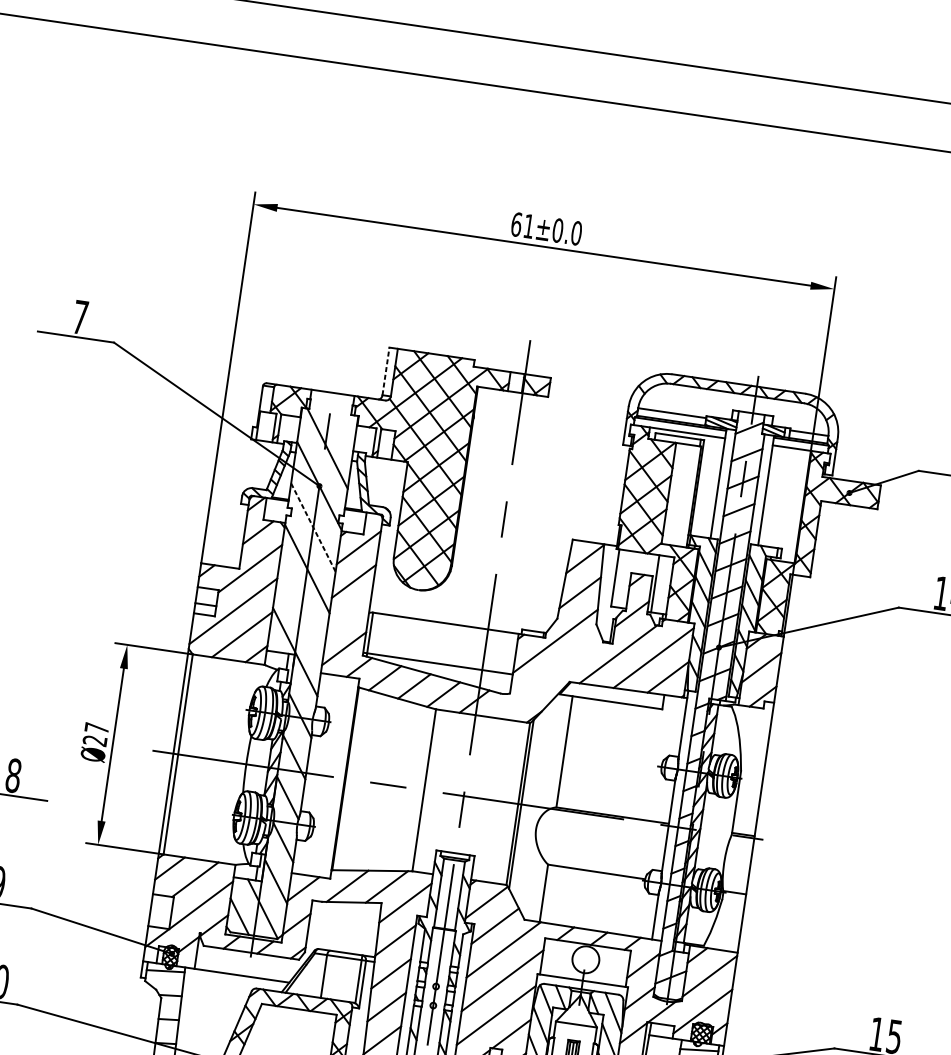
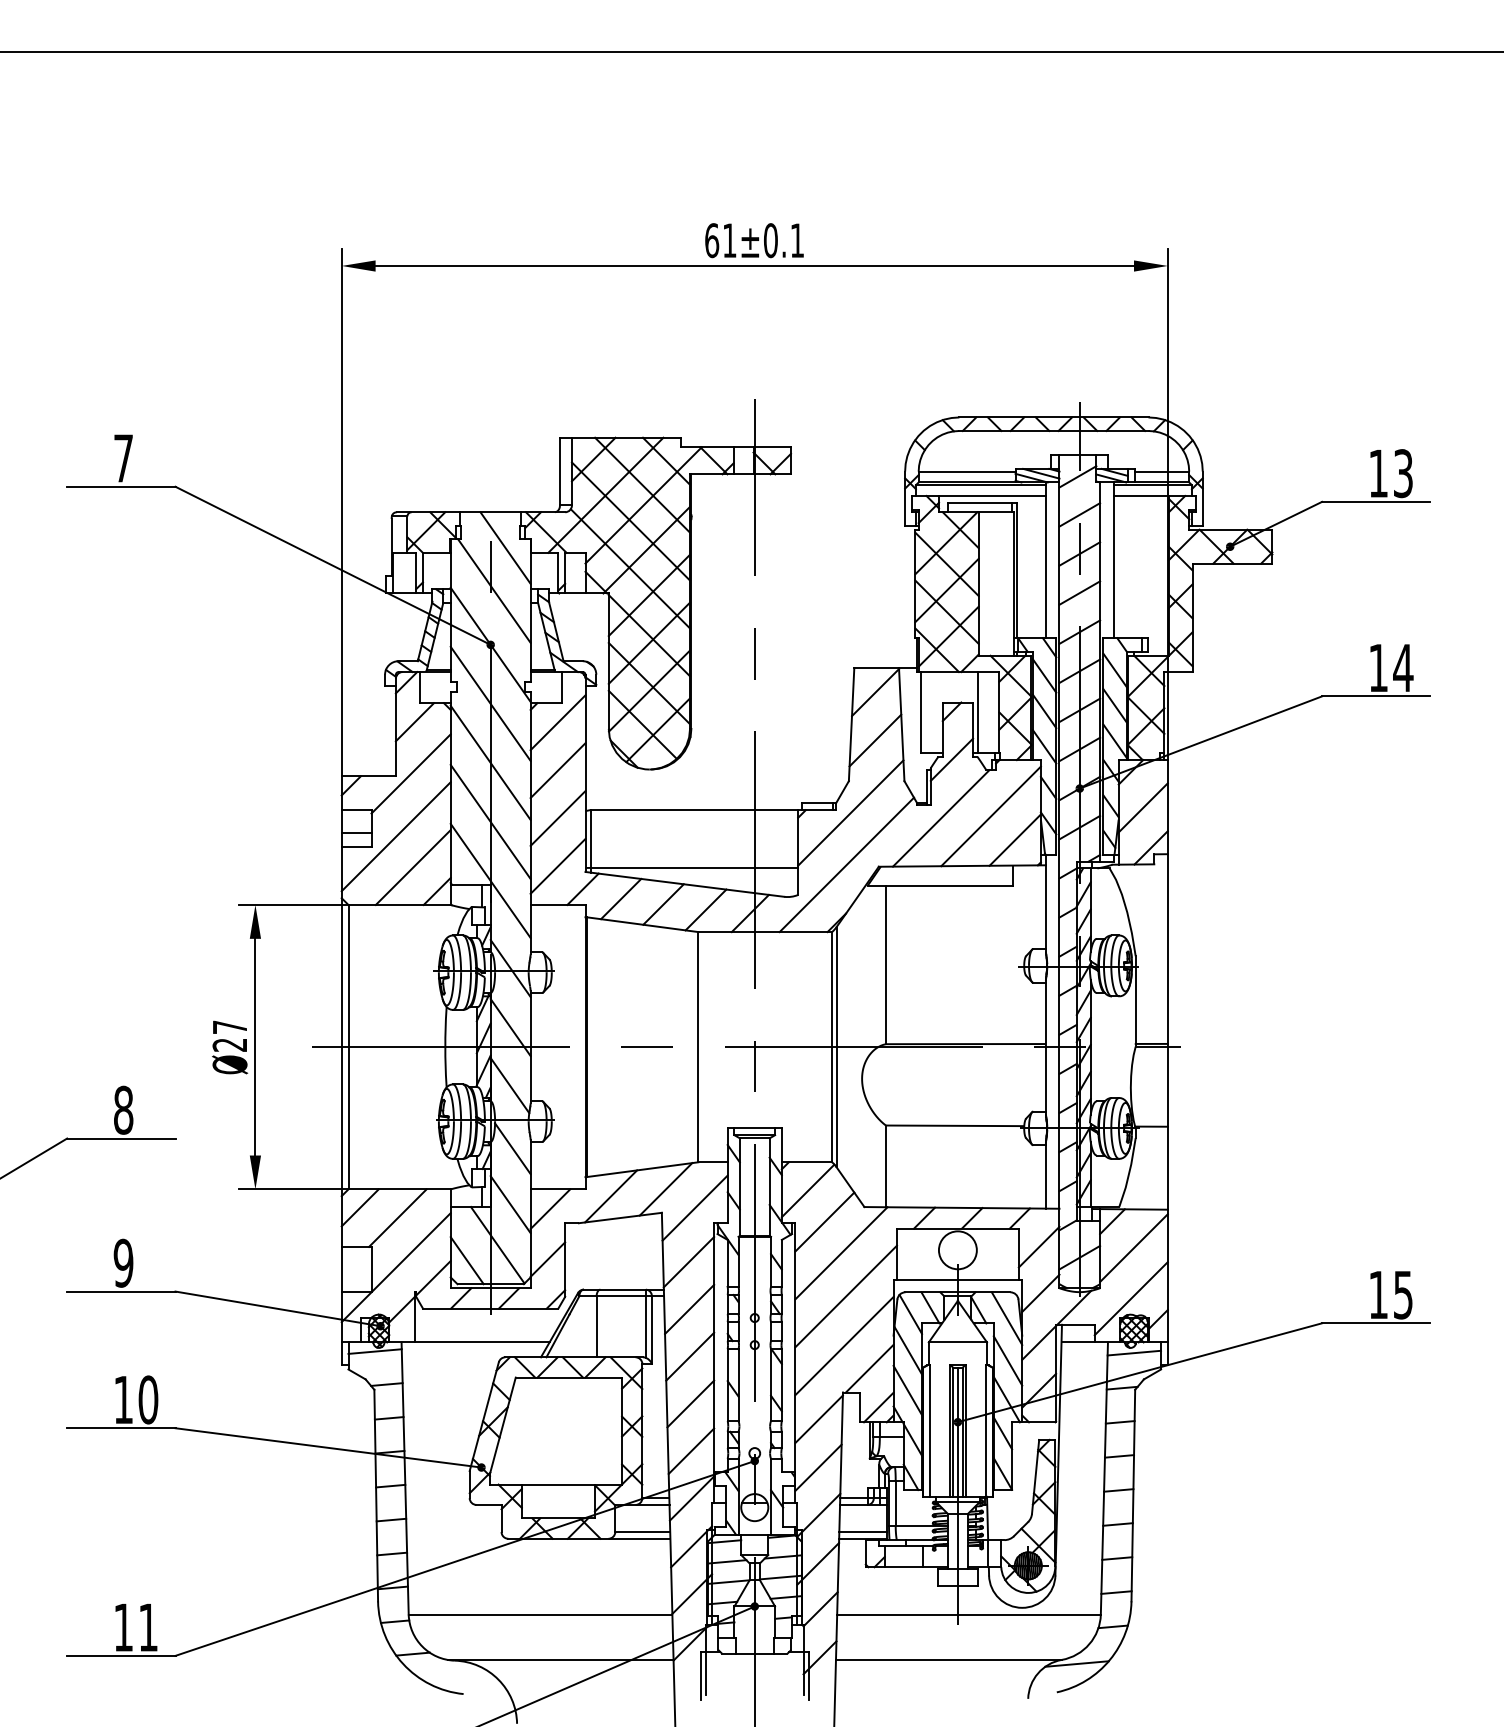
text: (576, 233) -> (797, 240), 61±0.0 -> 61±0.1
line: (386, 371) -> (560, 471), dashed -> solid
line: (339, 419) -> (505, 547), added
line: (313, 527) -> (490, 703), dashed -> solid
line: (301, 610) -> (490, 821), added
line: (348, 615) -> (557, 818), added
line: (547, 677) -> (846, 864), added

